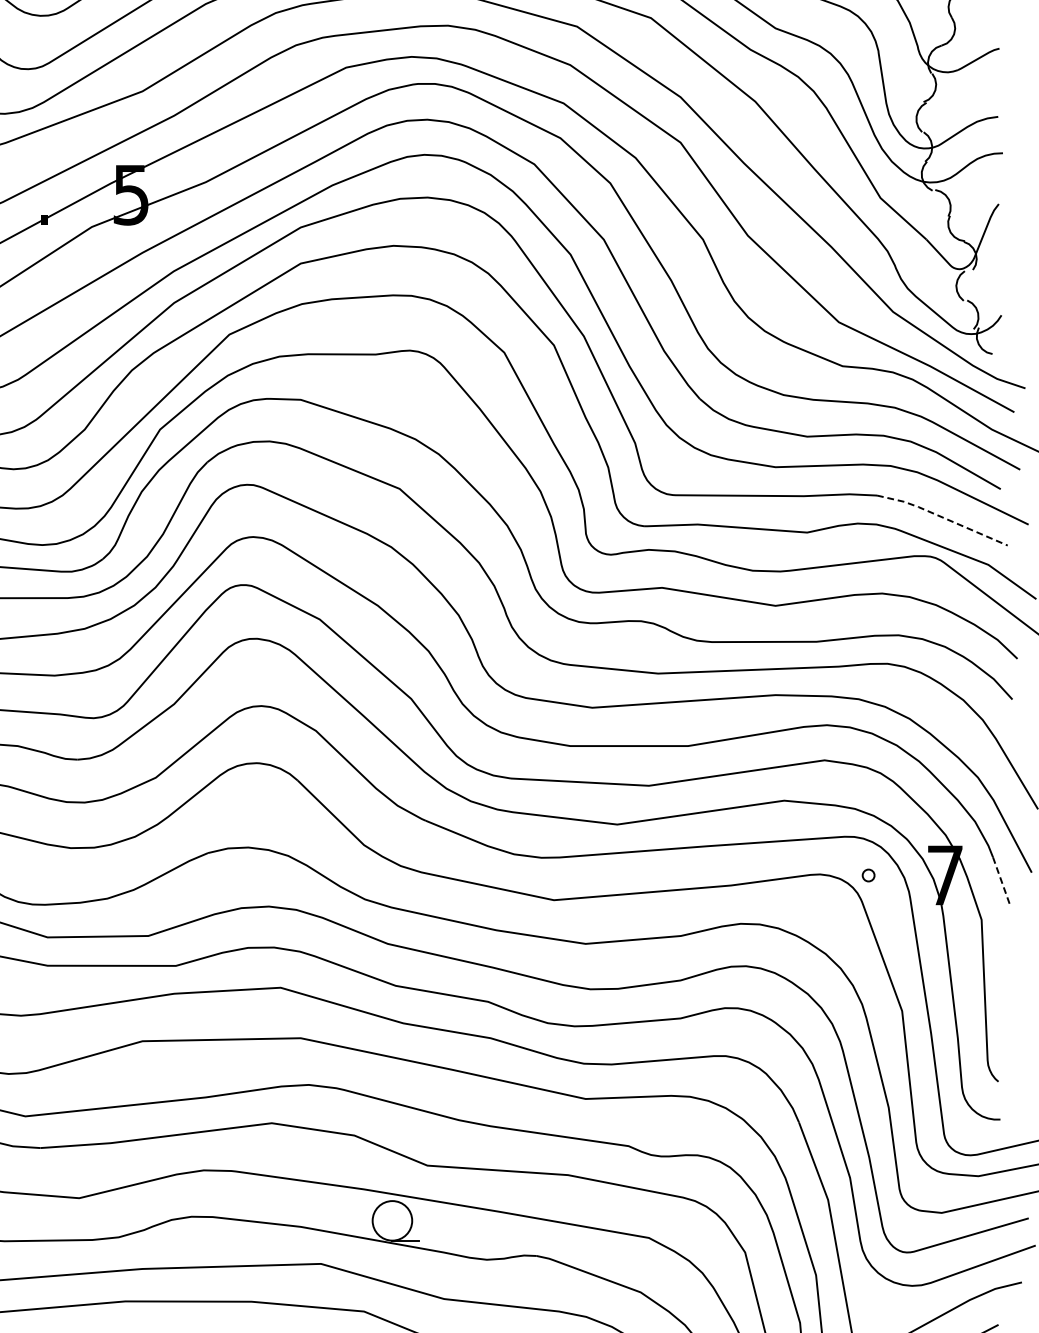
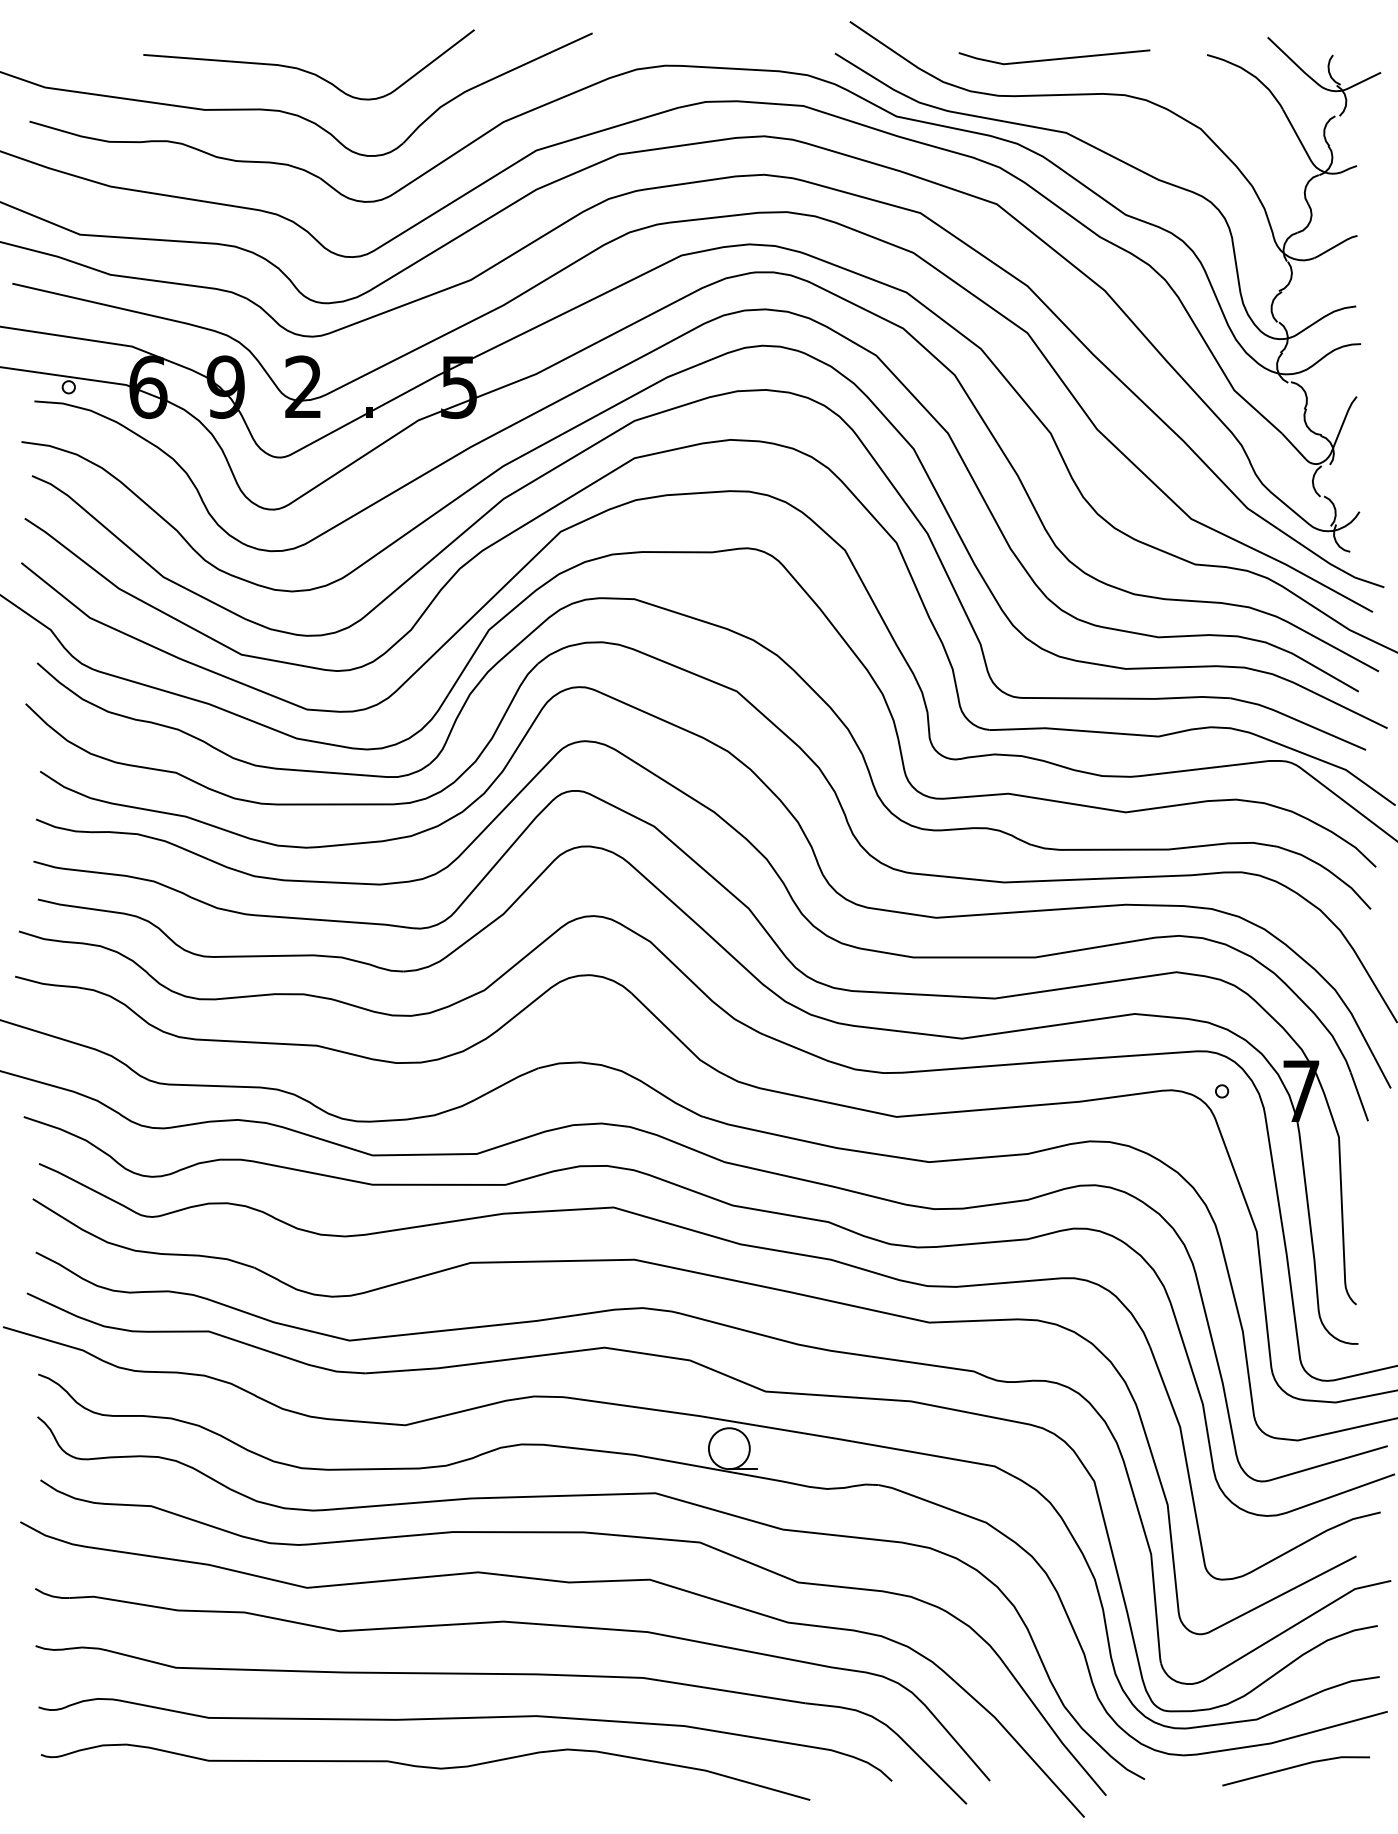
line: (942, 517) -> (1298, 720), dashed -> solid
line: (1001, 880) -> (1359, 1096), dashed -> solid

